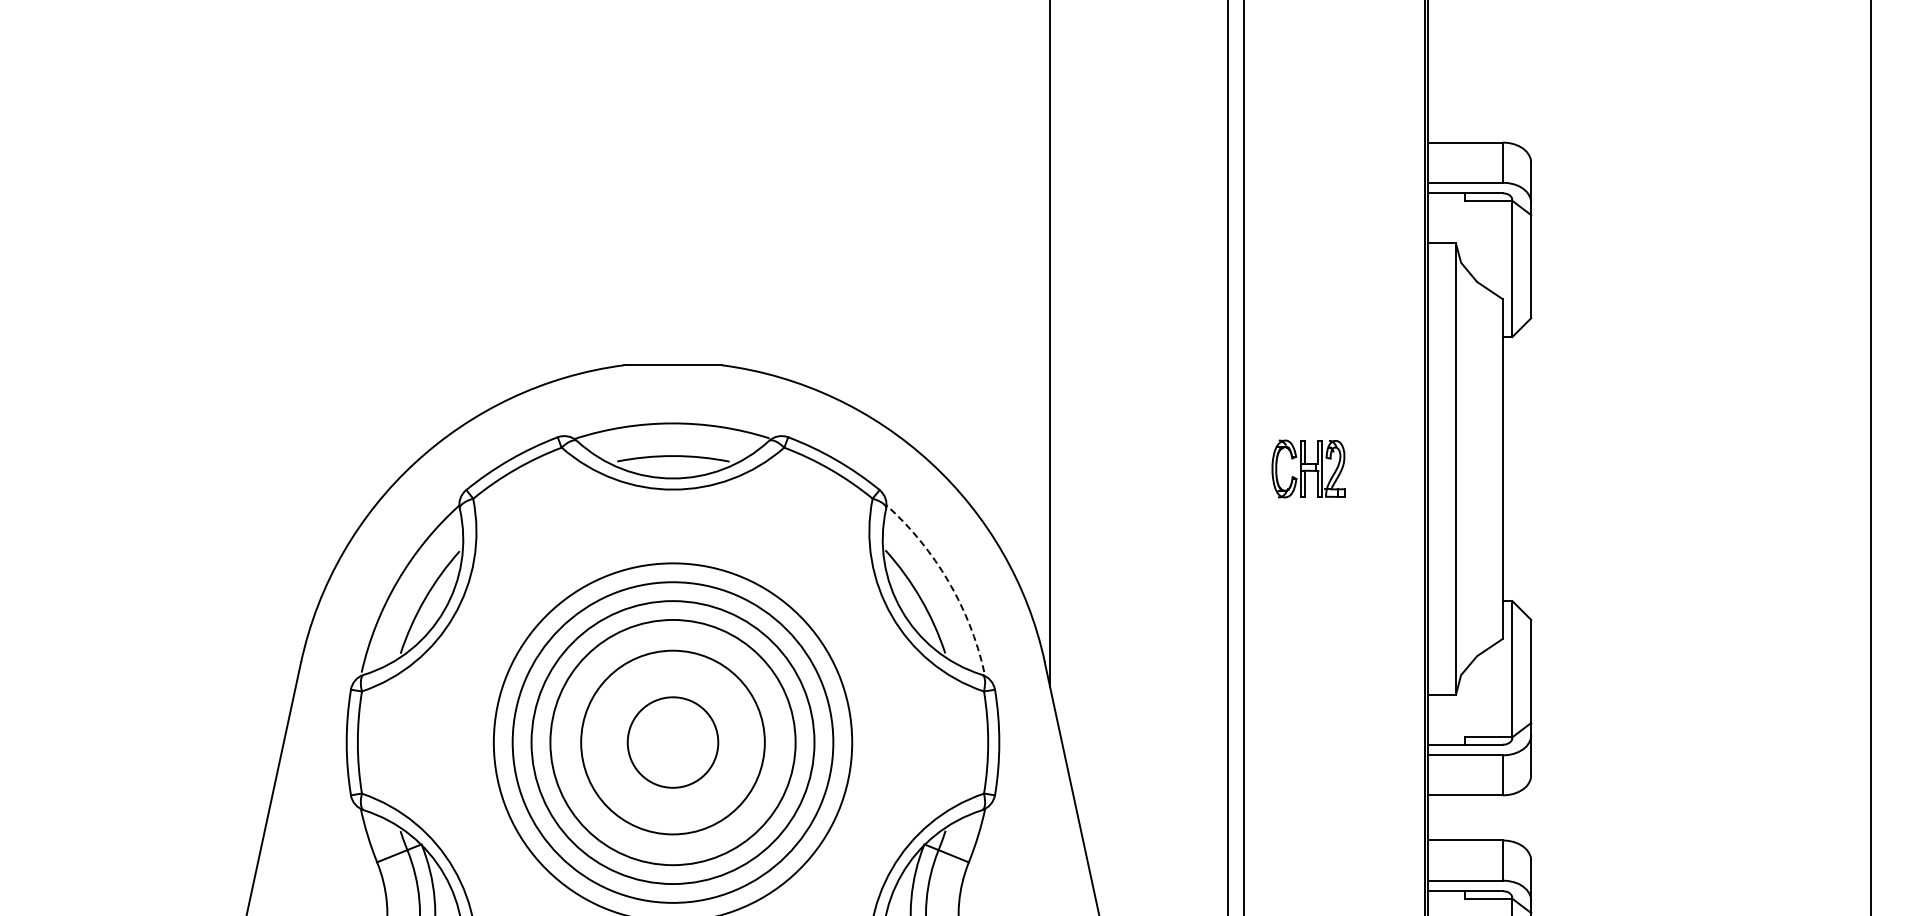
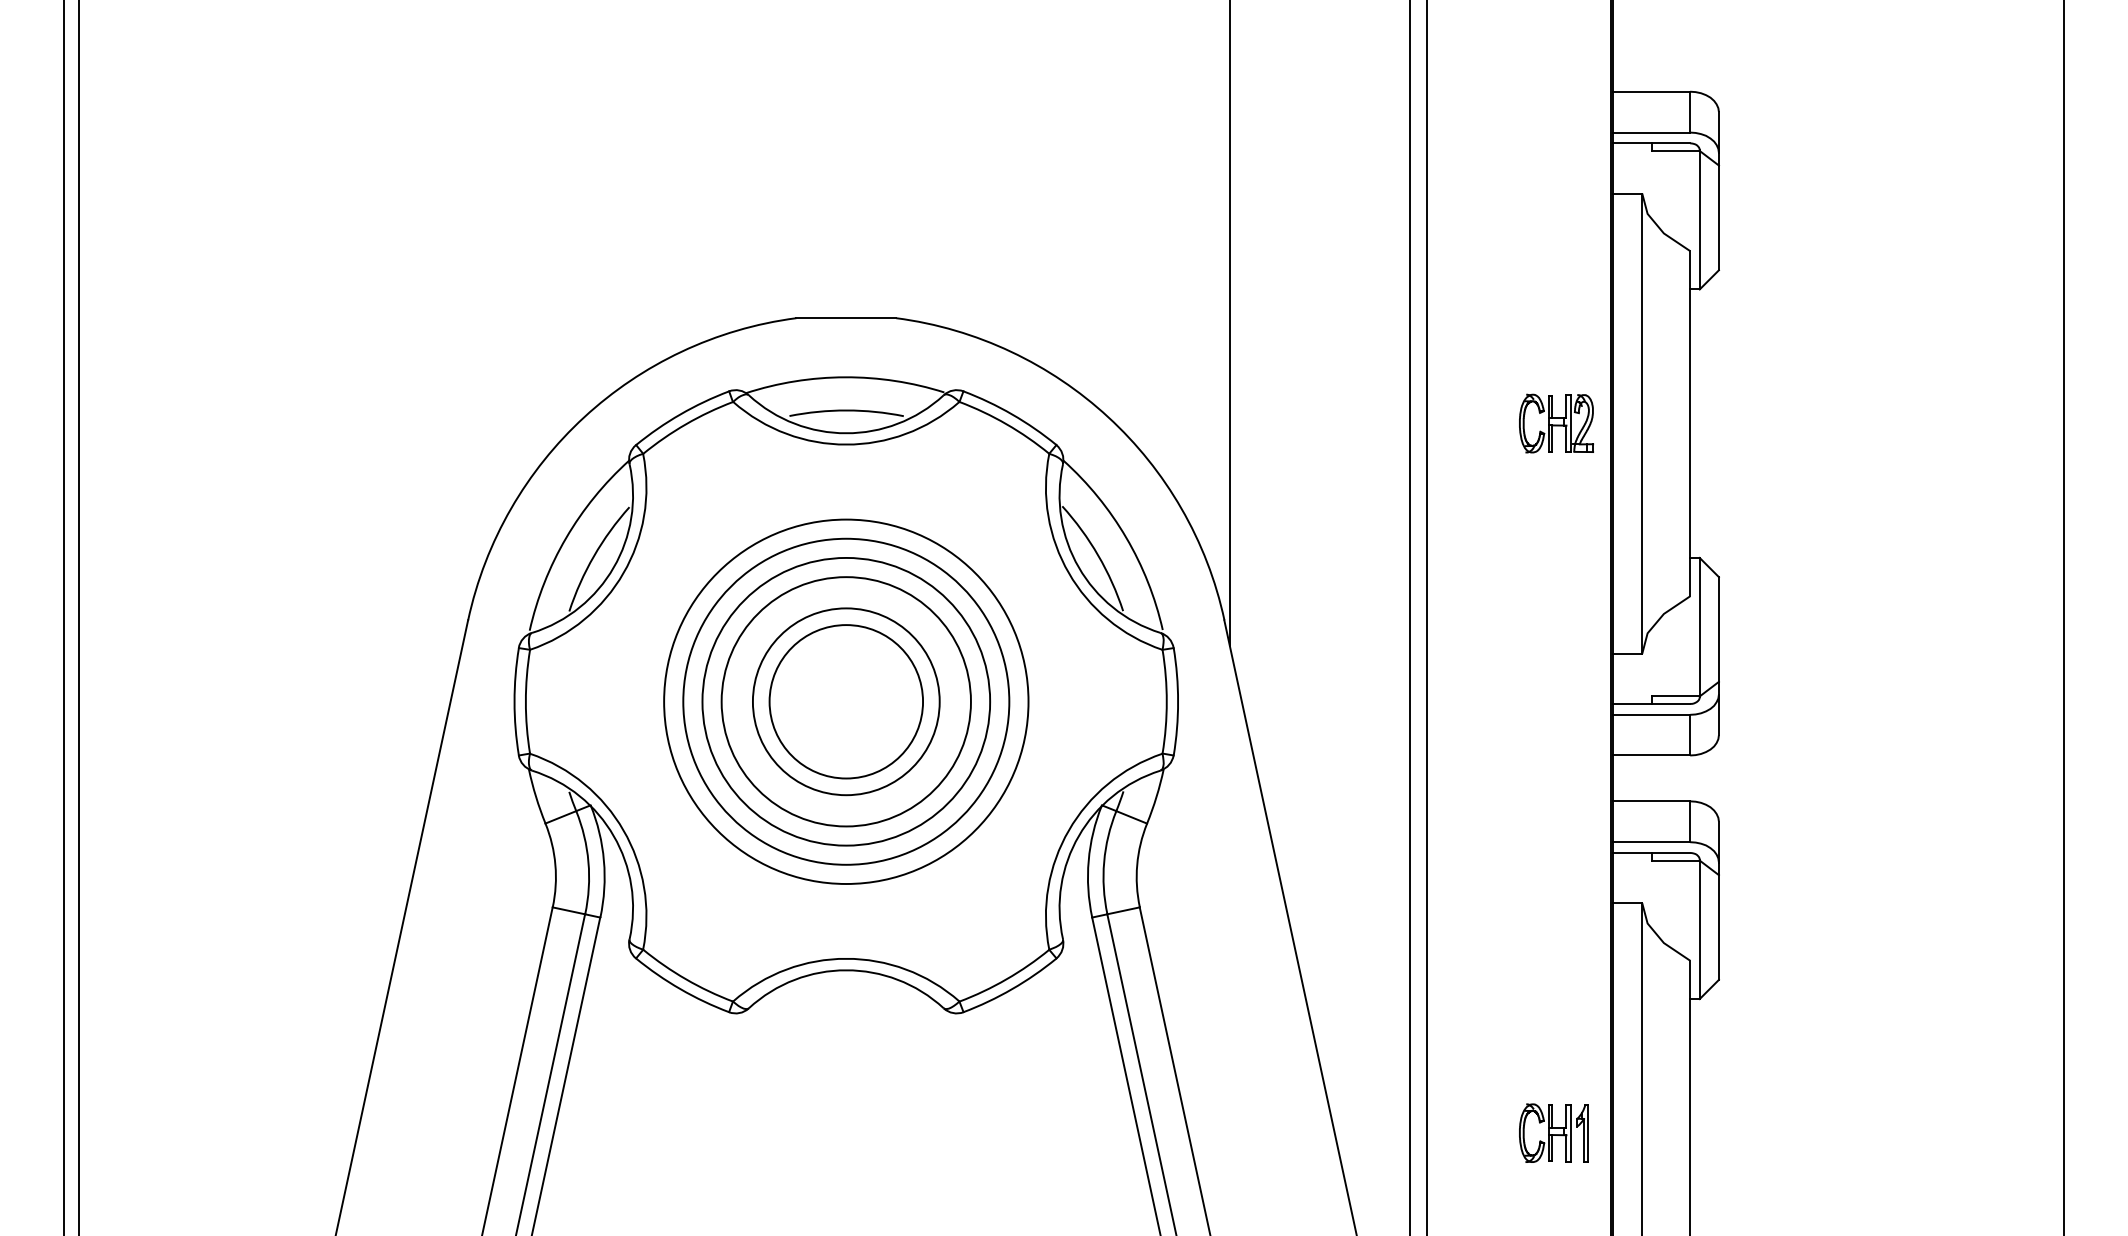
part: (1308, 468) -> (1556, 423), moved
arc: (948, 580) -> (1126, 537), dashed -> solid
circle: (673, 742) -> (846, 701), size x1.67

